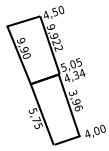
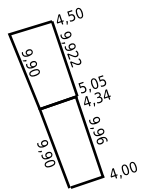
text: (73, 92) -> (94, 120), 3,96 -> 9,96
text: (35, 118) -> (46, 153), 5,75 -> 9,90

